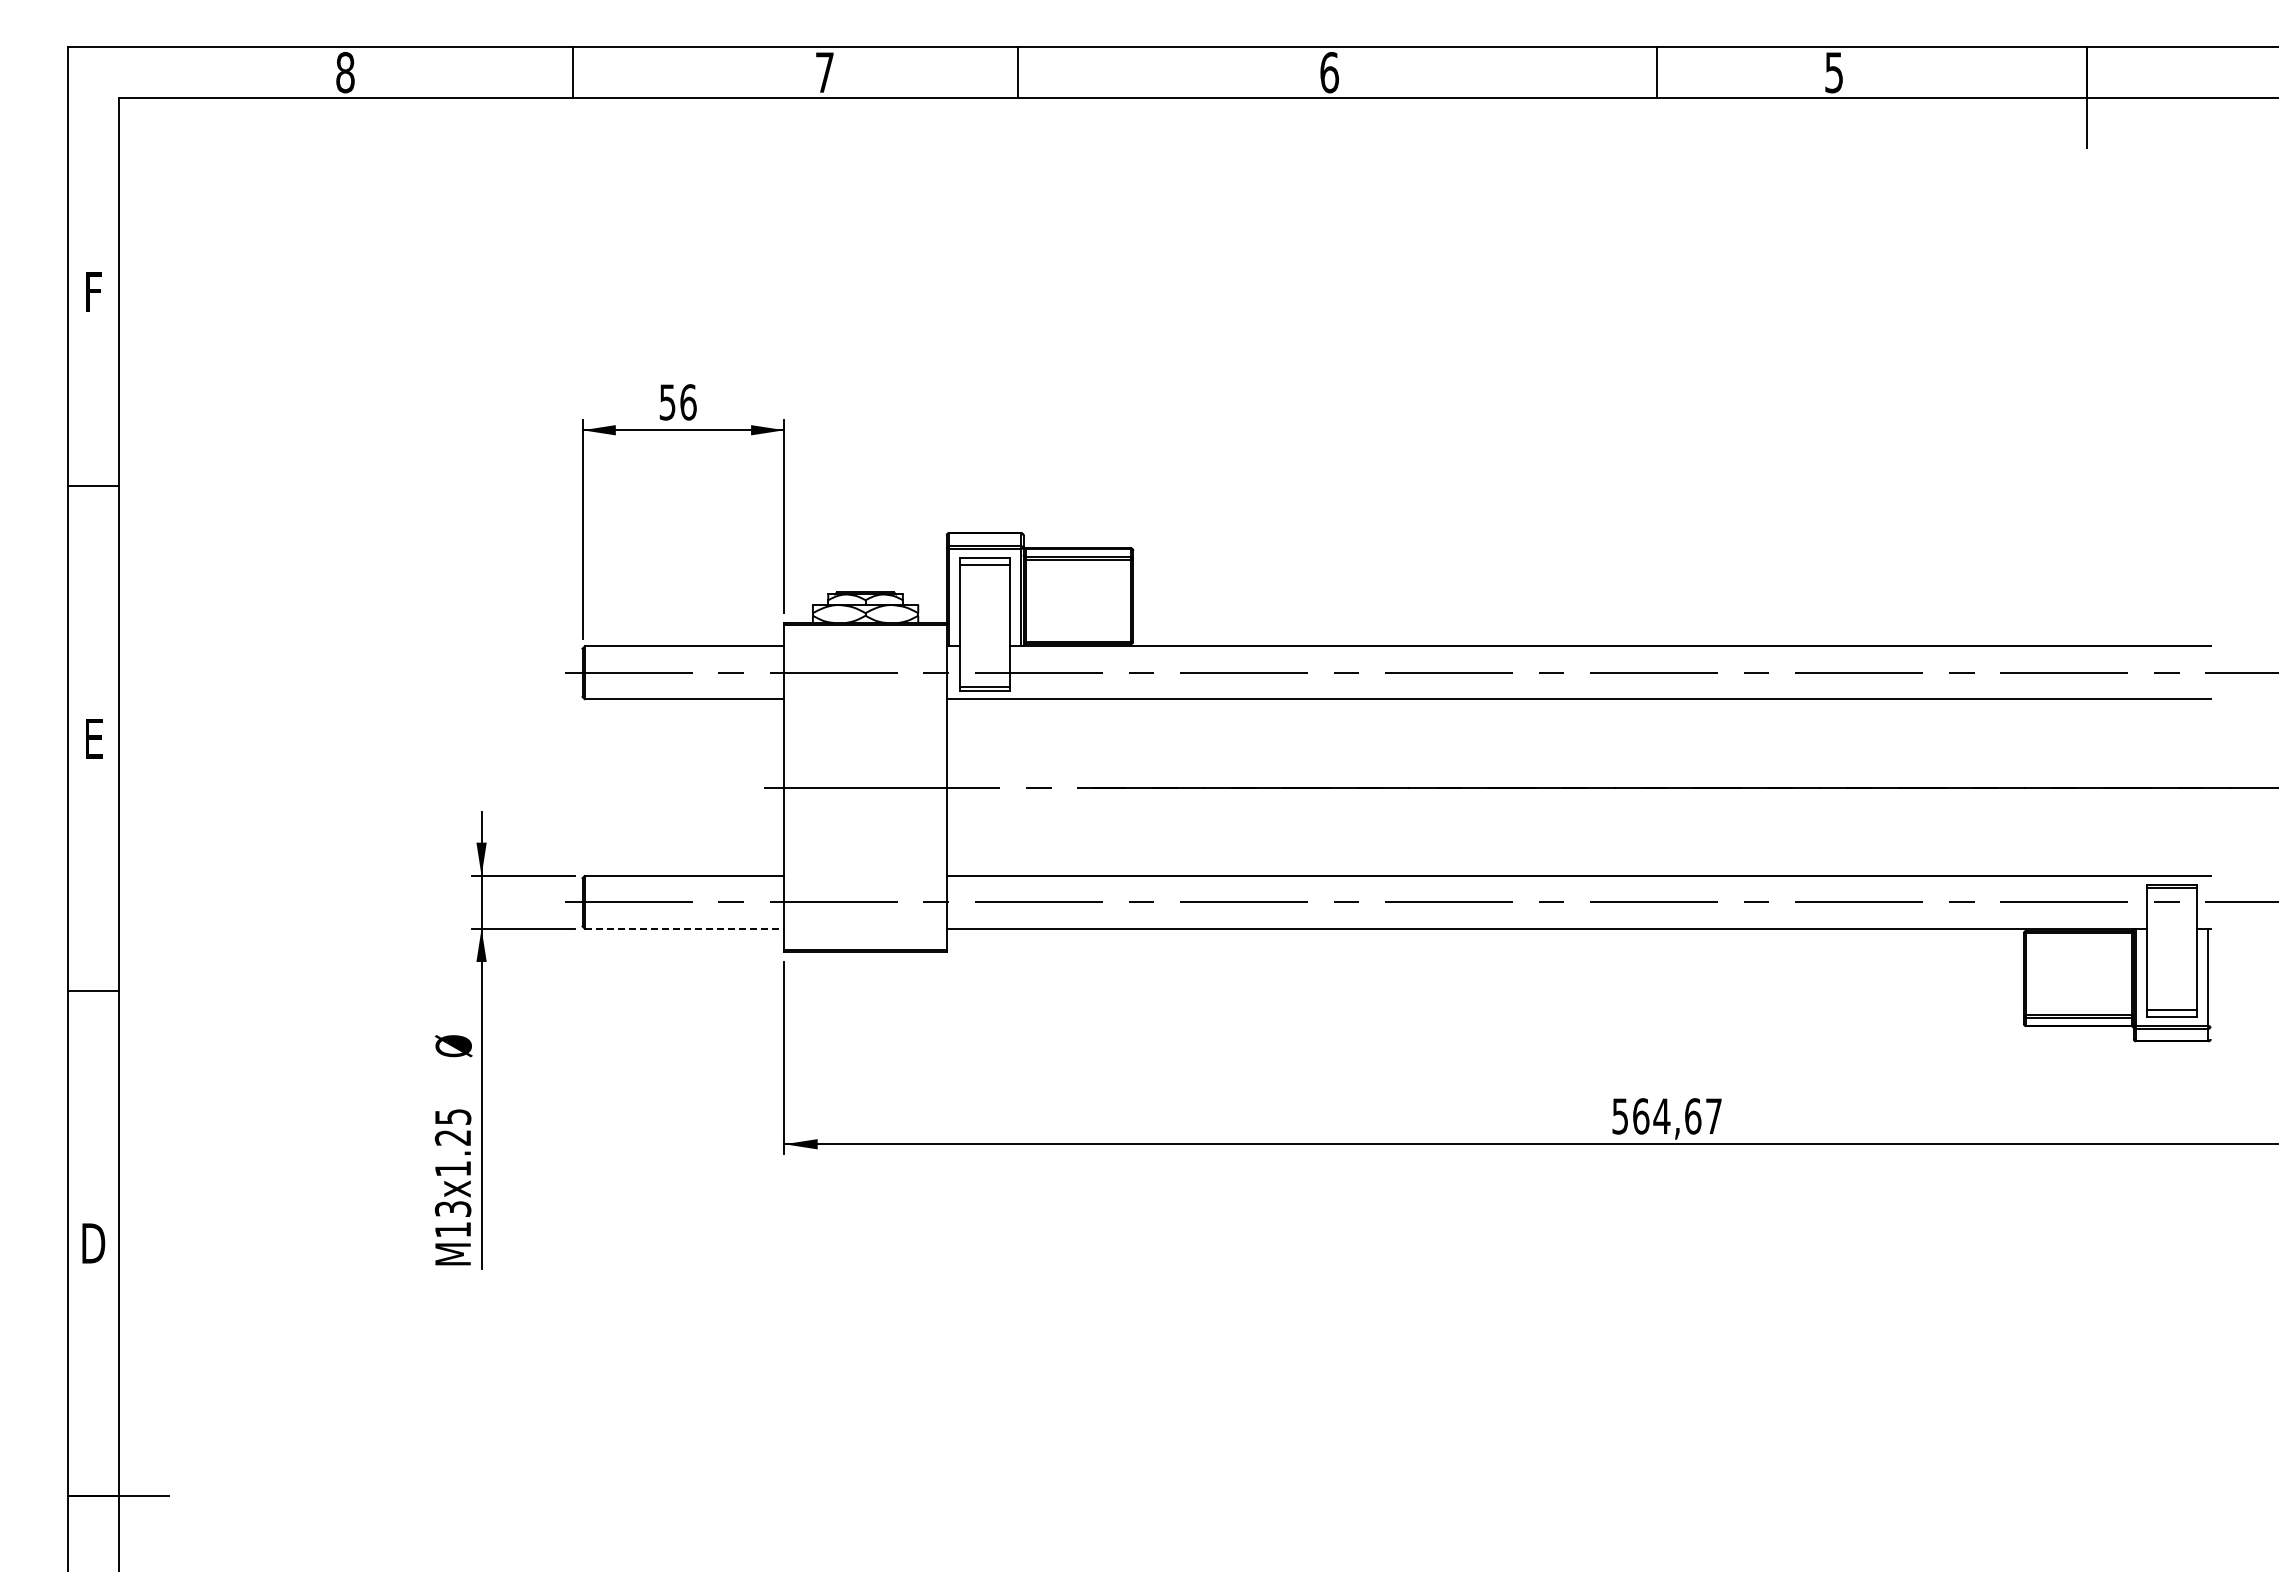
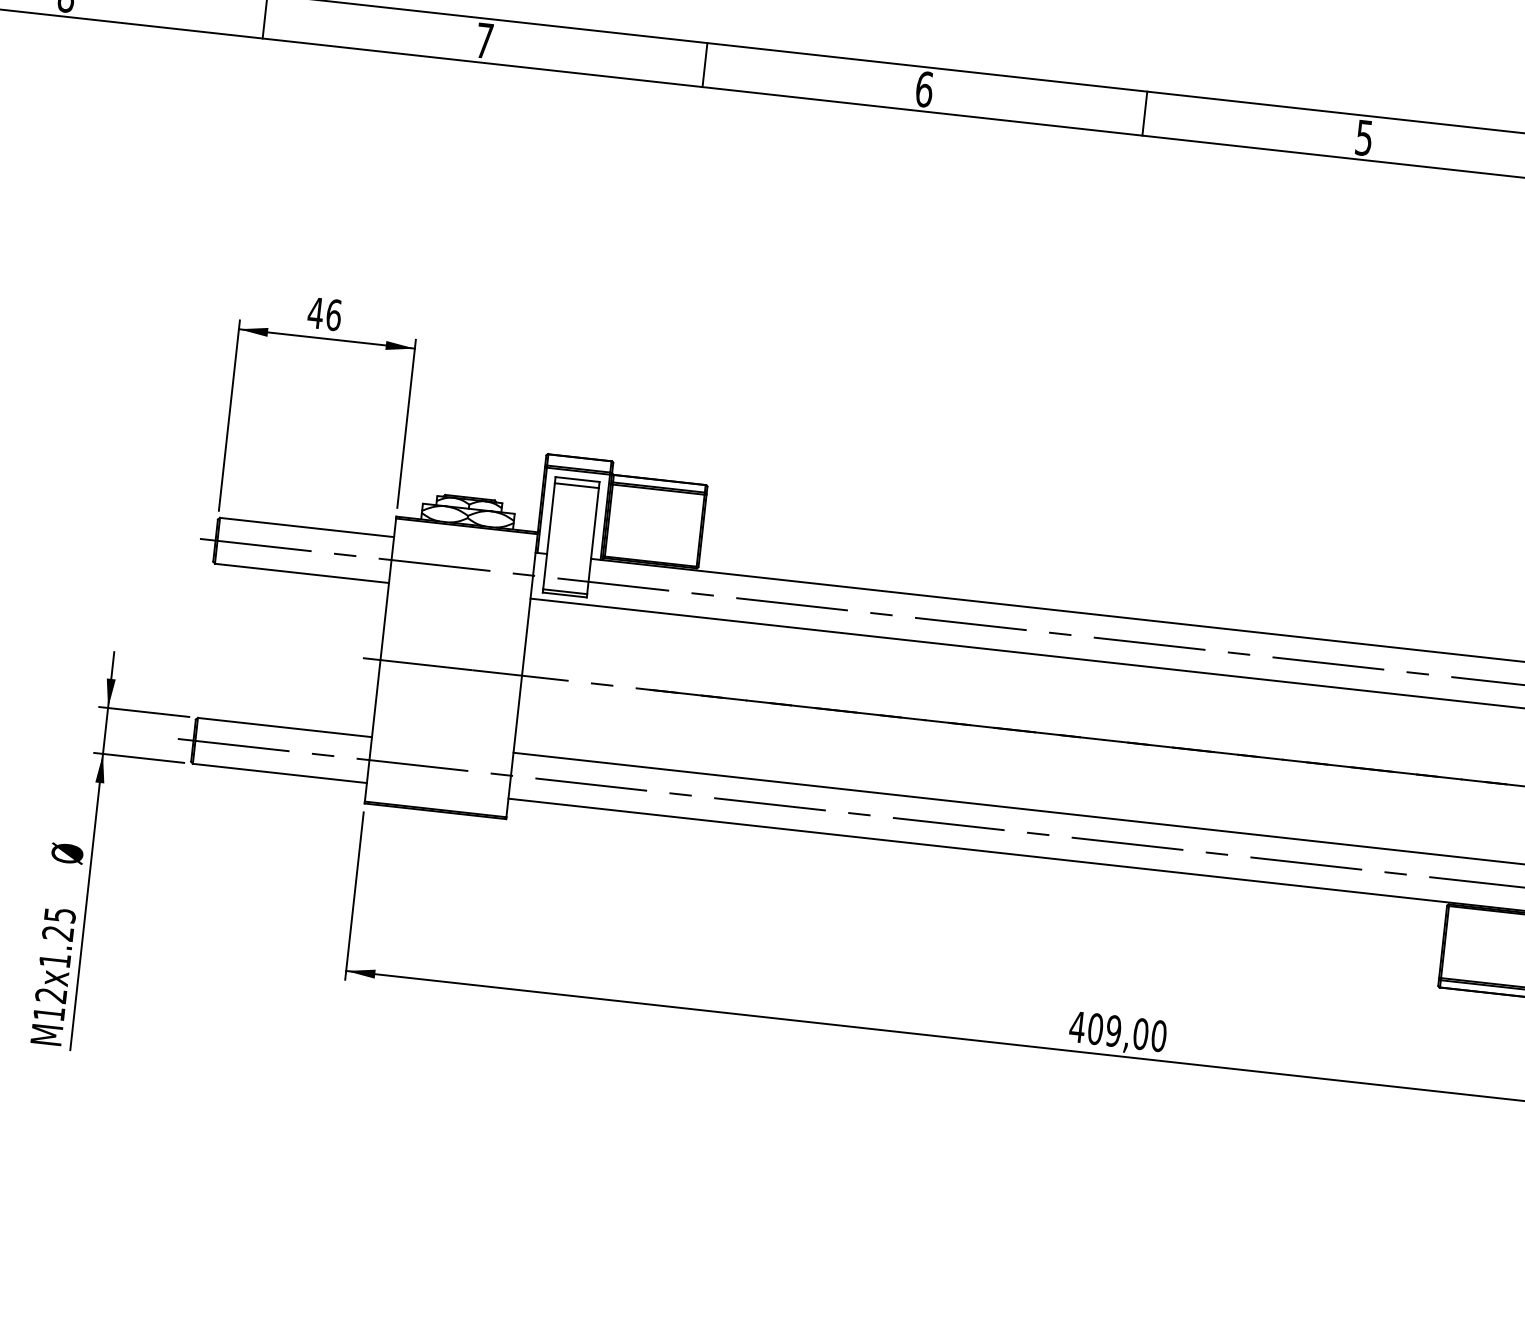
line: (1017, 72) -> (704, 65), moved
line: (1657, 72) -> (1144, 113), moved
text: (667, 402) -> (315, 313), 56 -> 46
line: (684, 928) -> (279, 773), dashed -> solid
text: (1666, 1116) -> (1117, 1031), 564,67 -> 409,00
text: (453, 1208) -> (51, 995), M13x1.25 -> M12x1.25

